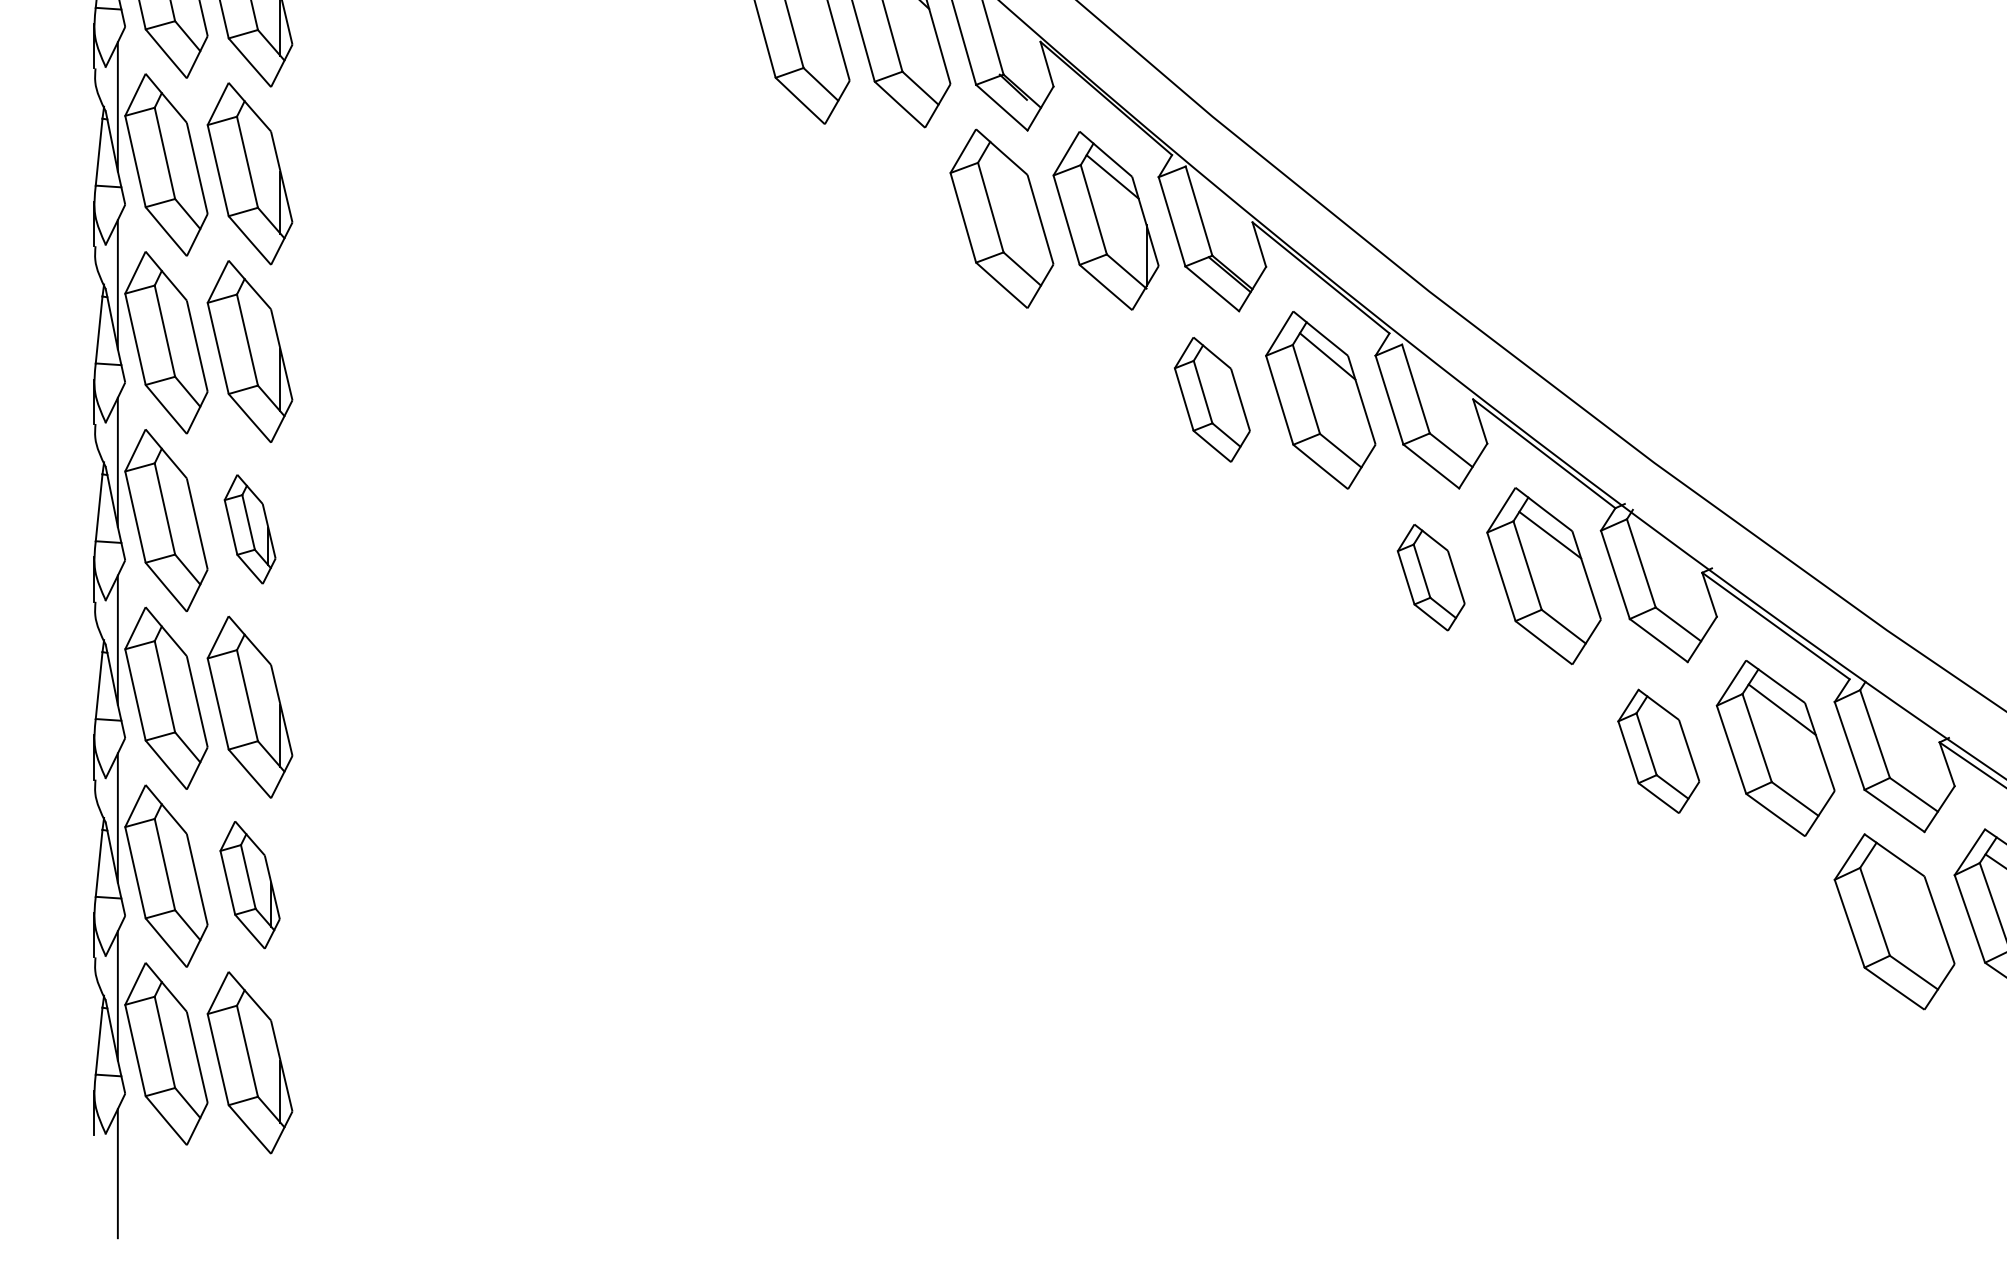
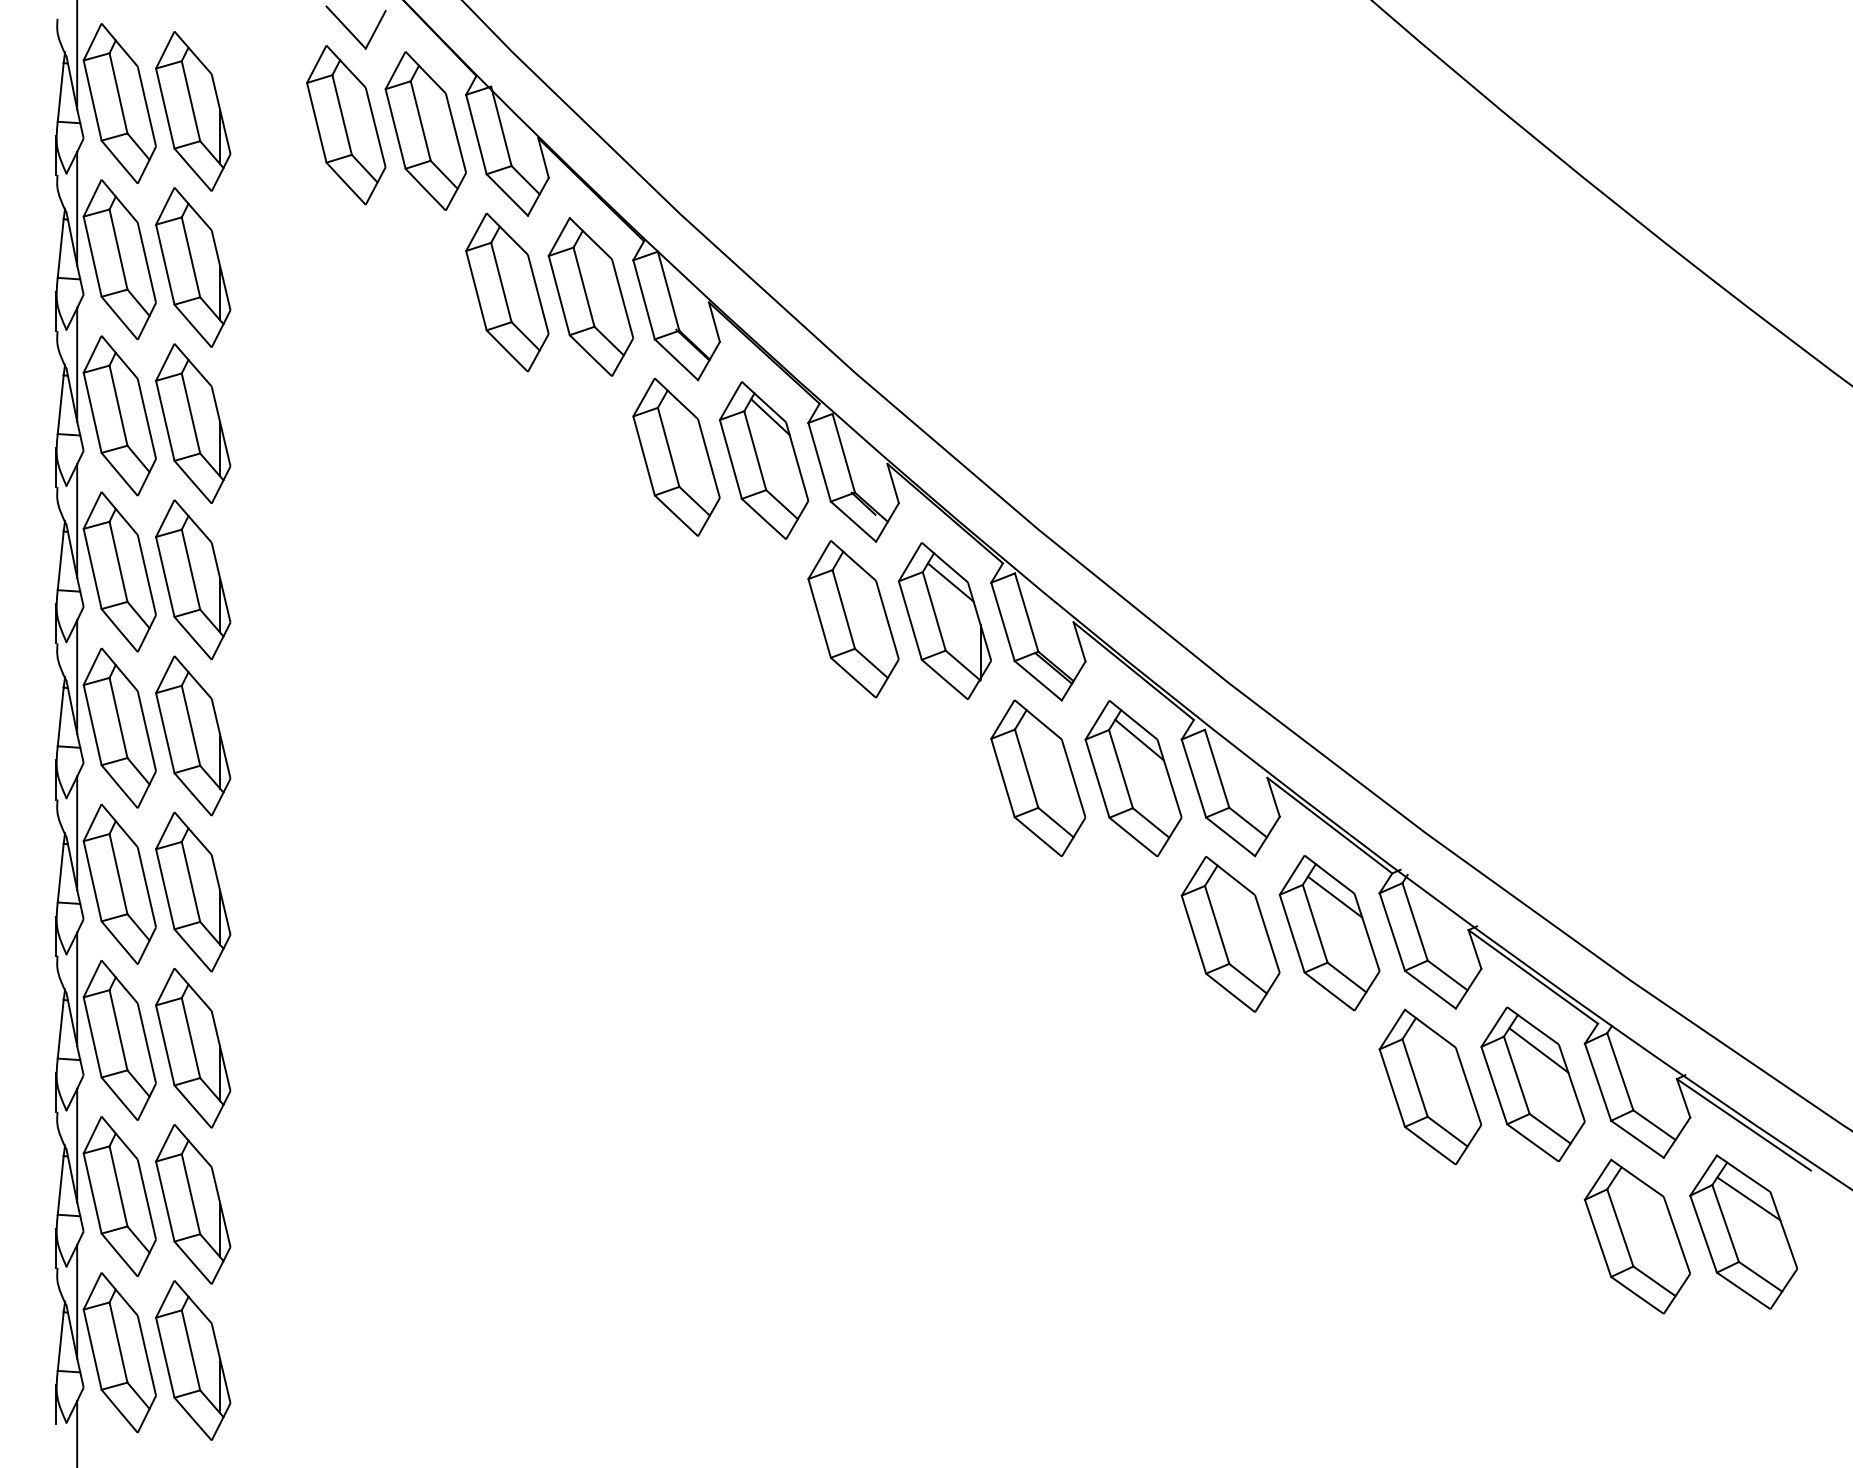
part: (1212, 398) -> (1038, 777), size x1.43
part: (250, 528) -> (193, 891), size x1.67
part: (1431, 577) -> (1230, 934), size x1.67
part: (1658, 750) -> (1430, 1086), size x1.43
part: (250, 885) -> (193, 1204), size x1.43

